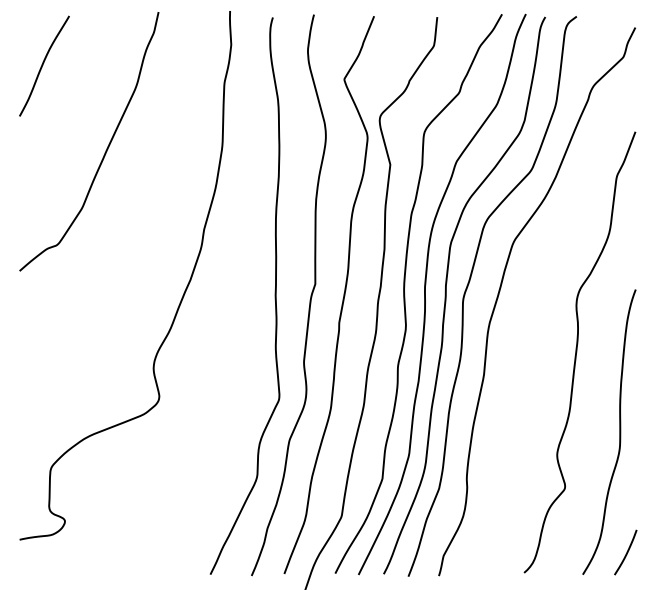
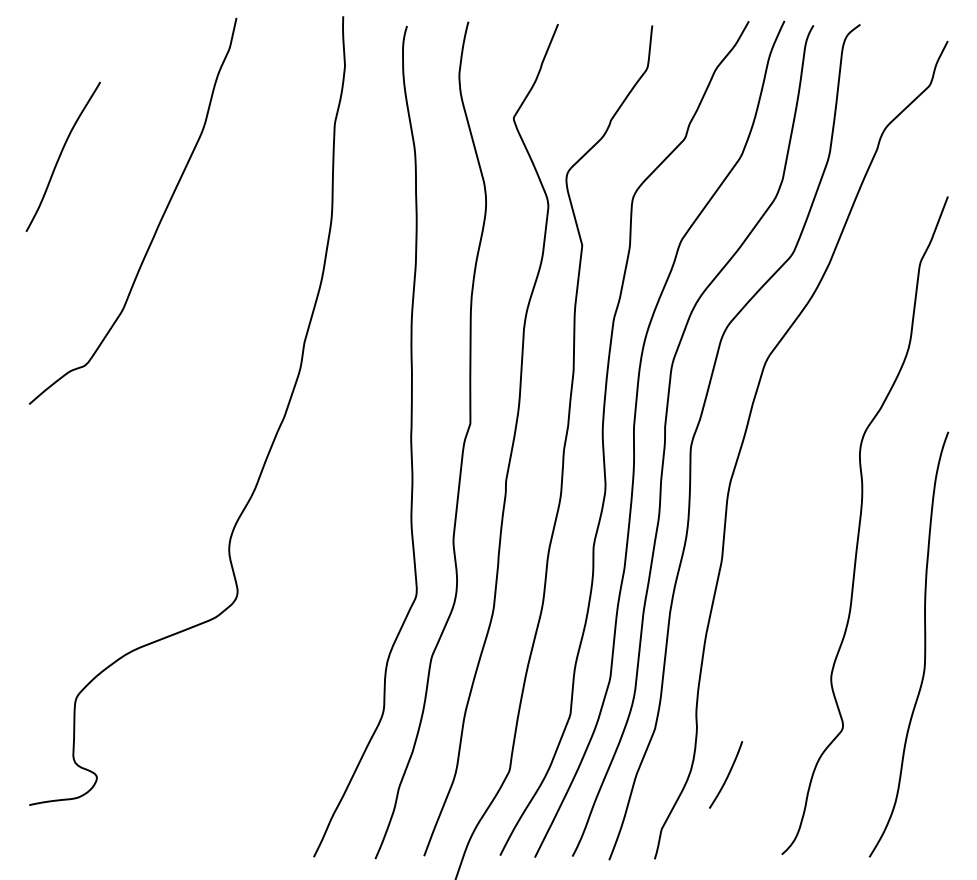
curve: (43, 65) -> (61, 155), moved
curve: (626, 552) -> (727, 774), moved

